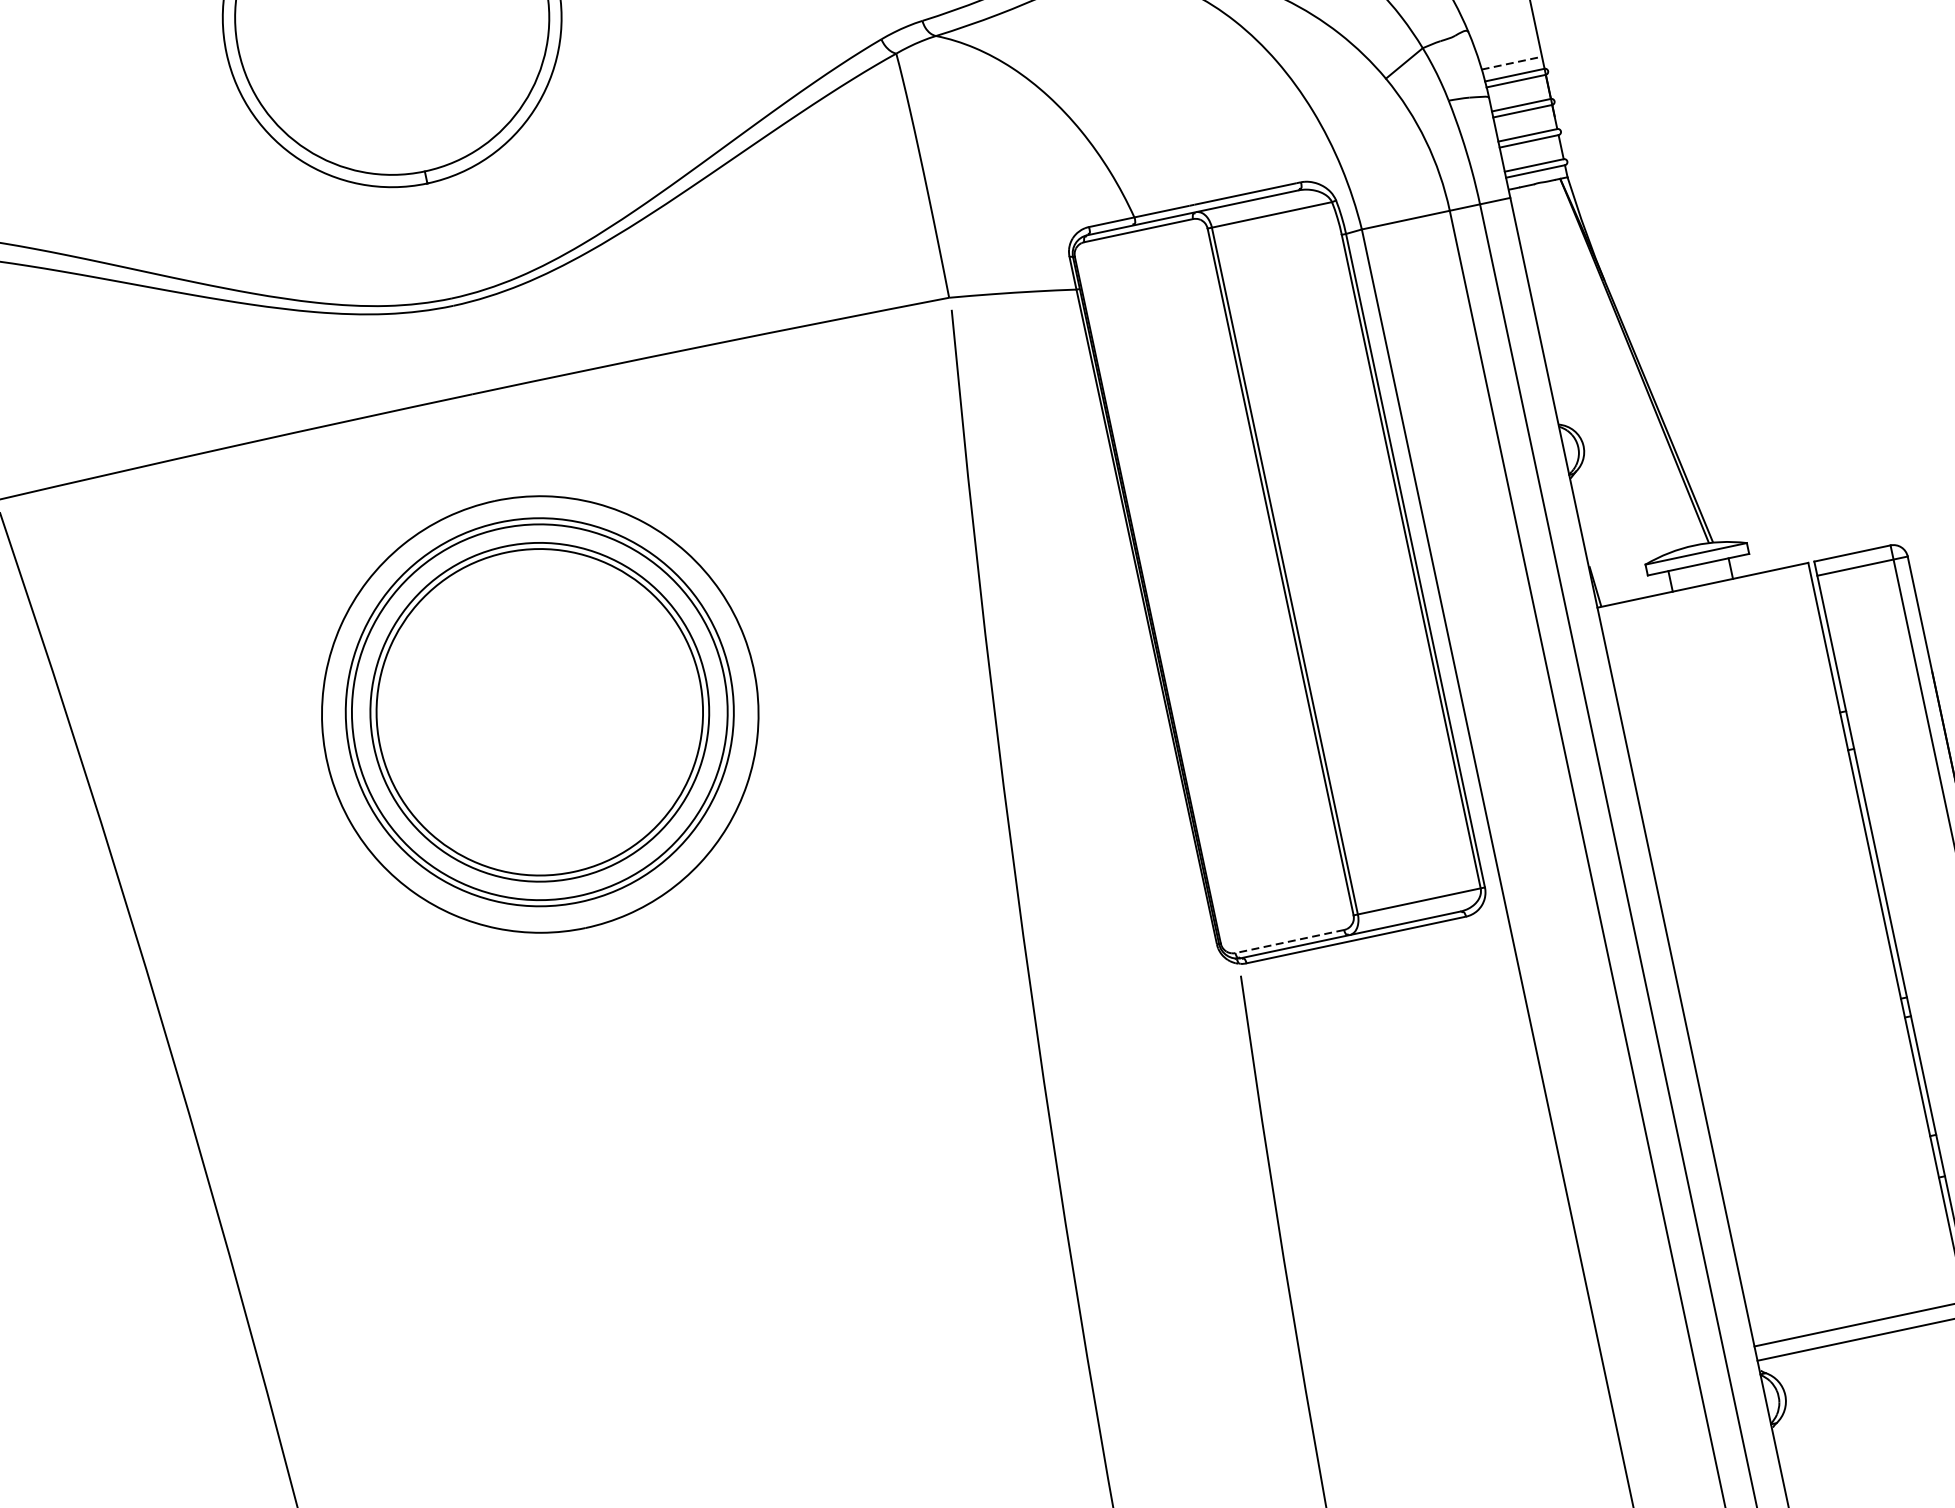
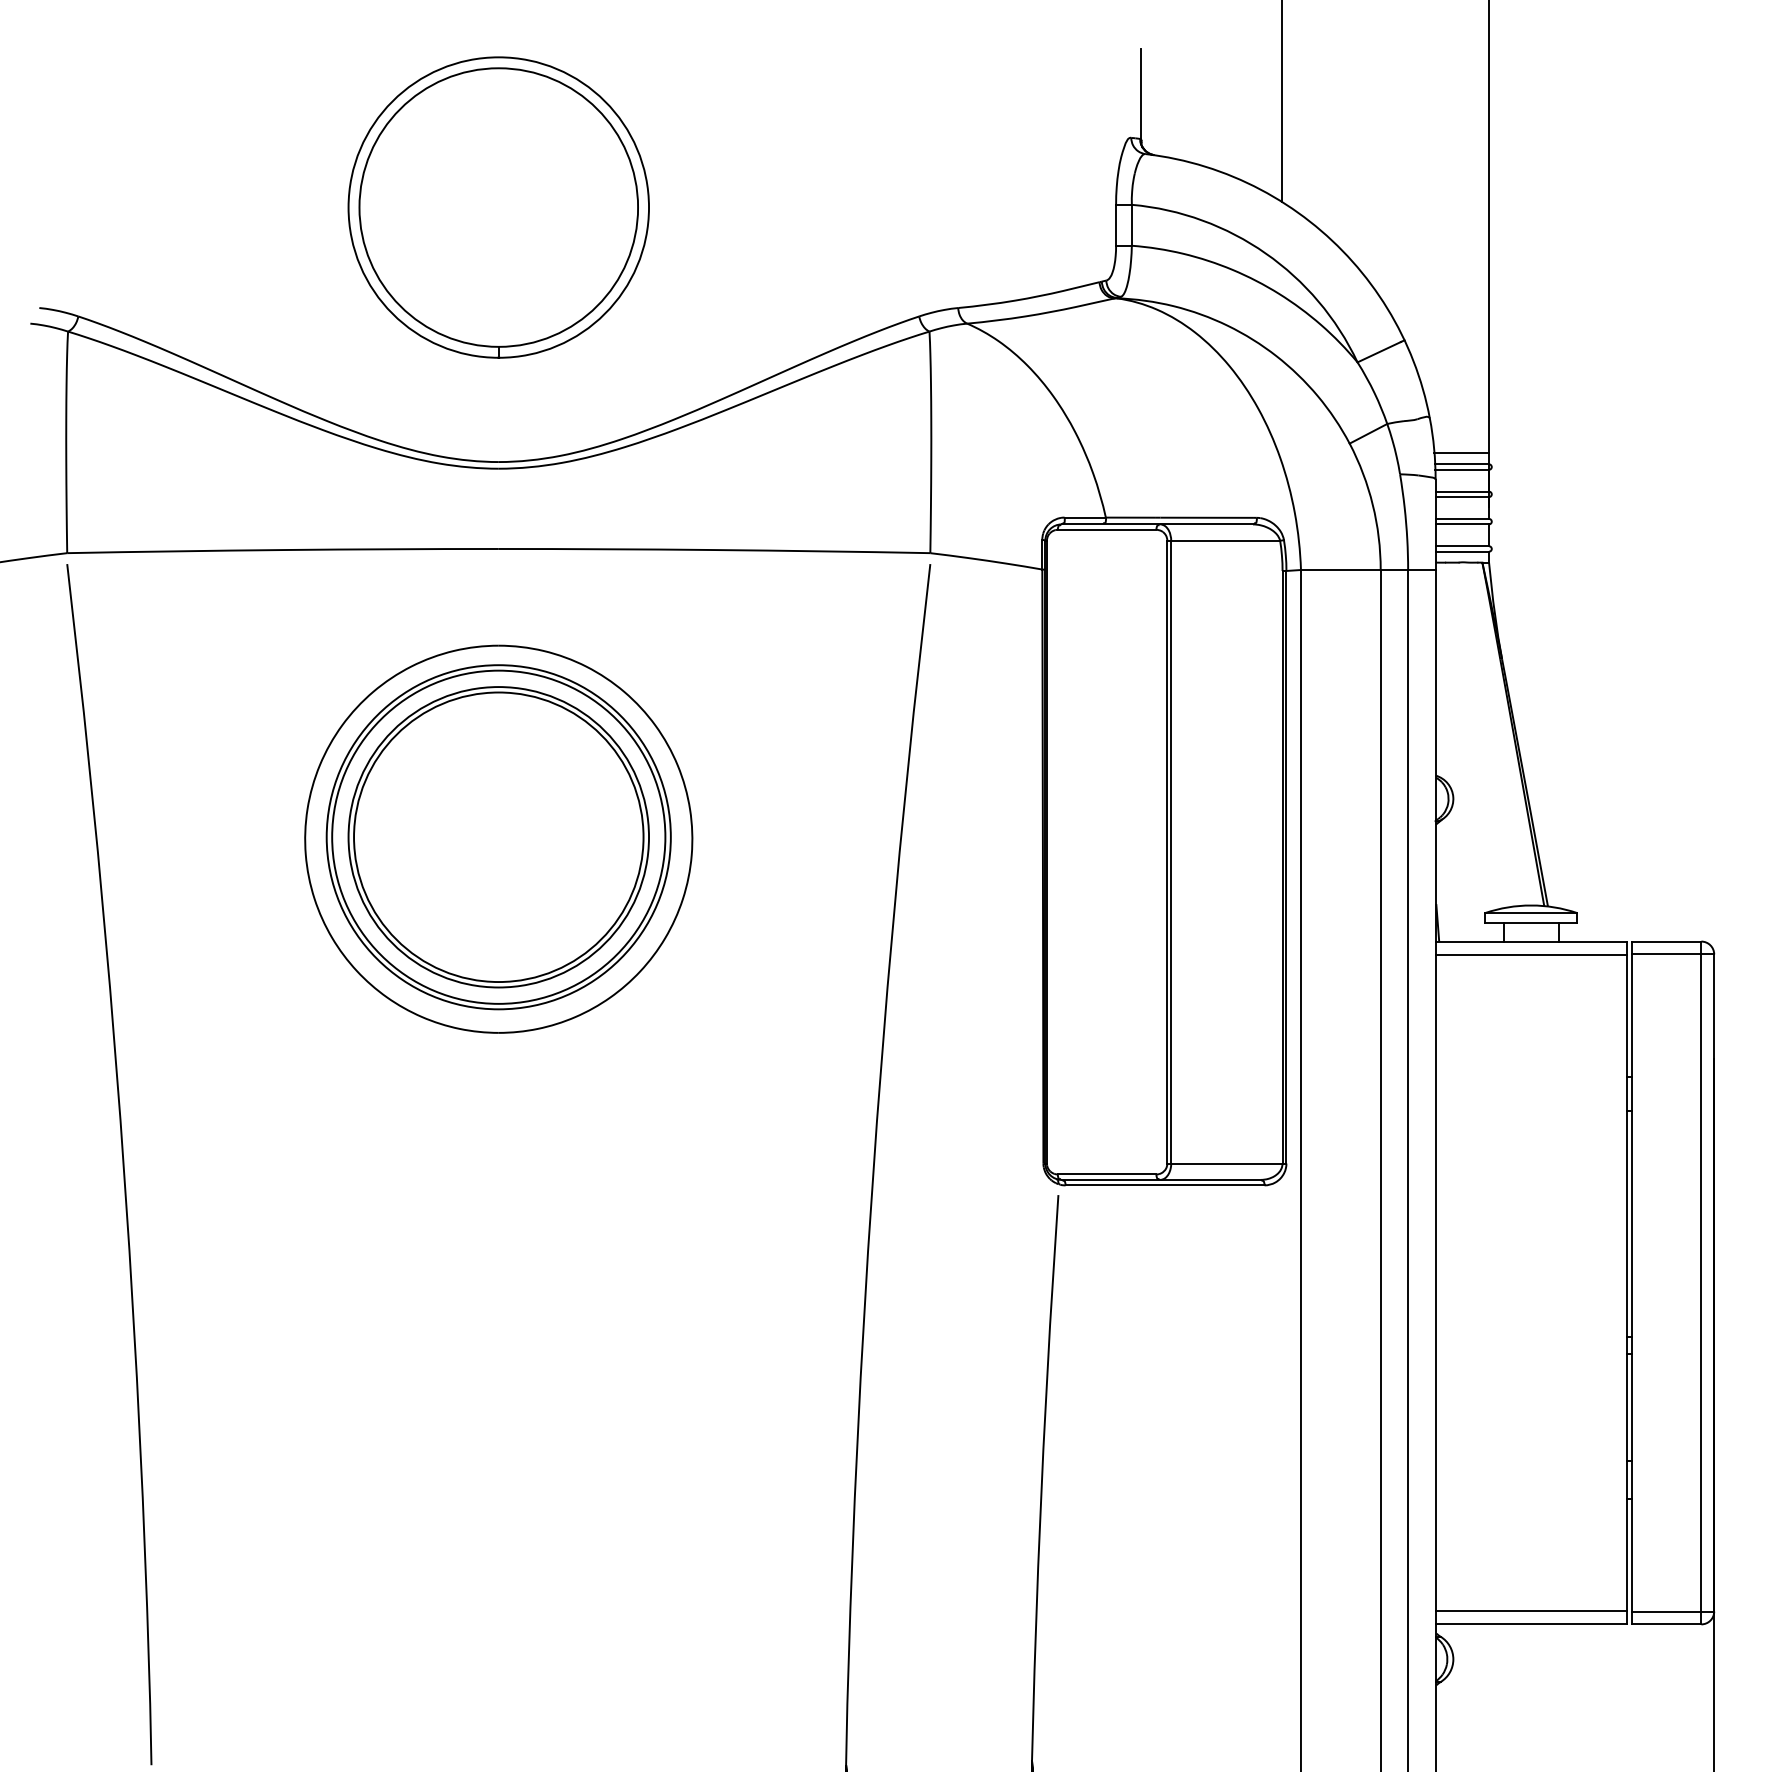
line: (1512, 63) -> (1462, 453), dashed -> solid
line: (1705, 599) -> (1530, 954), added
line: (1289, 941) -> (1106, 1174), dashed -> solid

